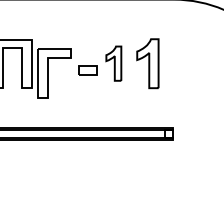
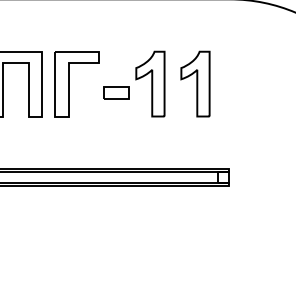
part: (113, 63) -> (150, 83), size x1.43
part: (48, 73) -> (69, 84), moved

